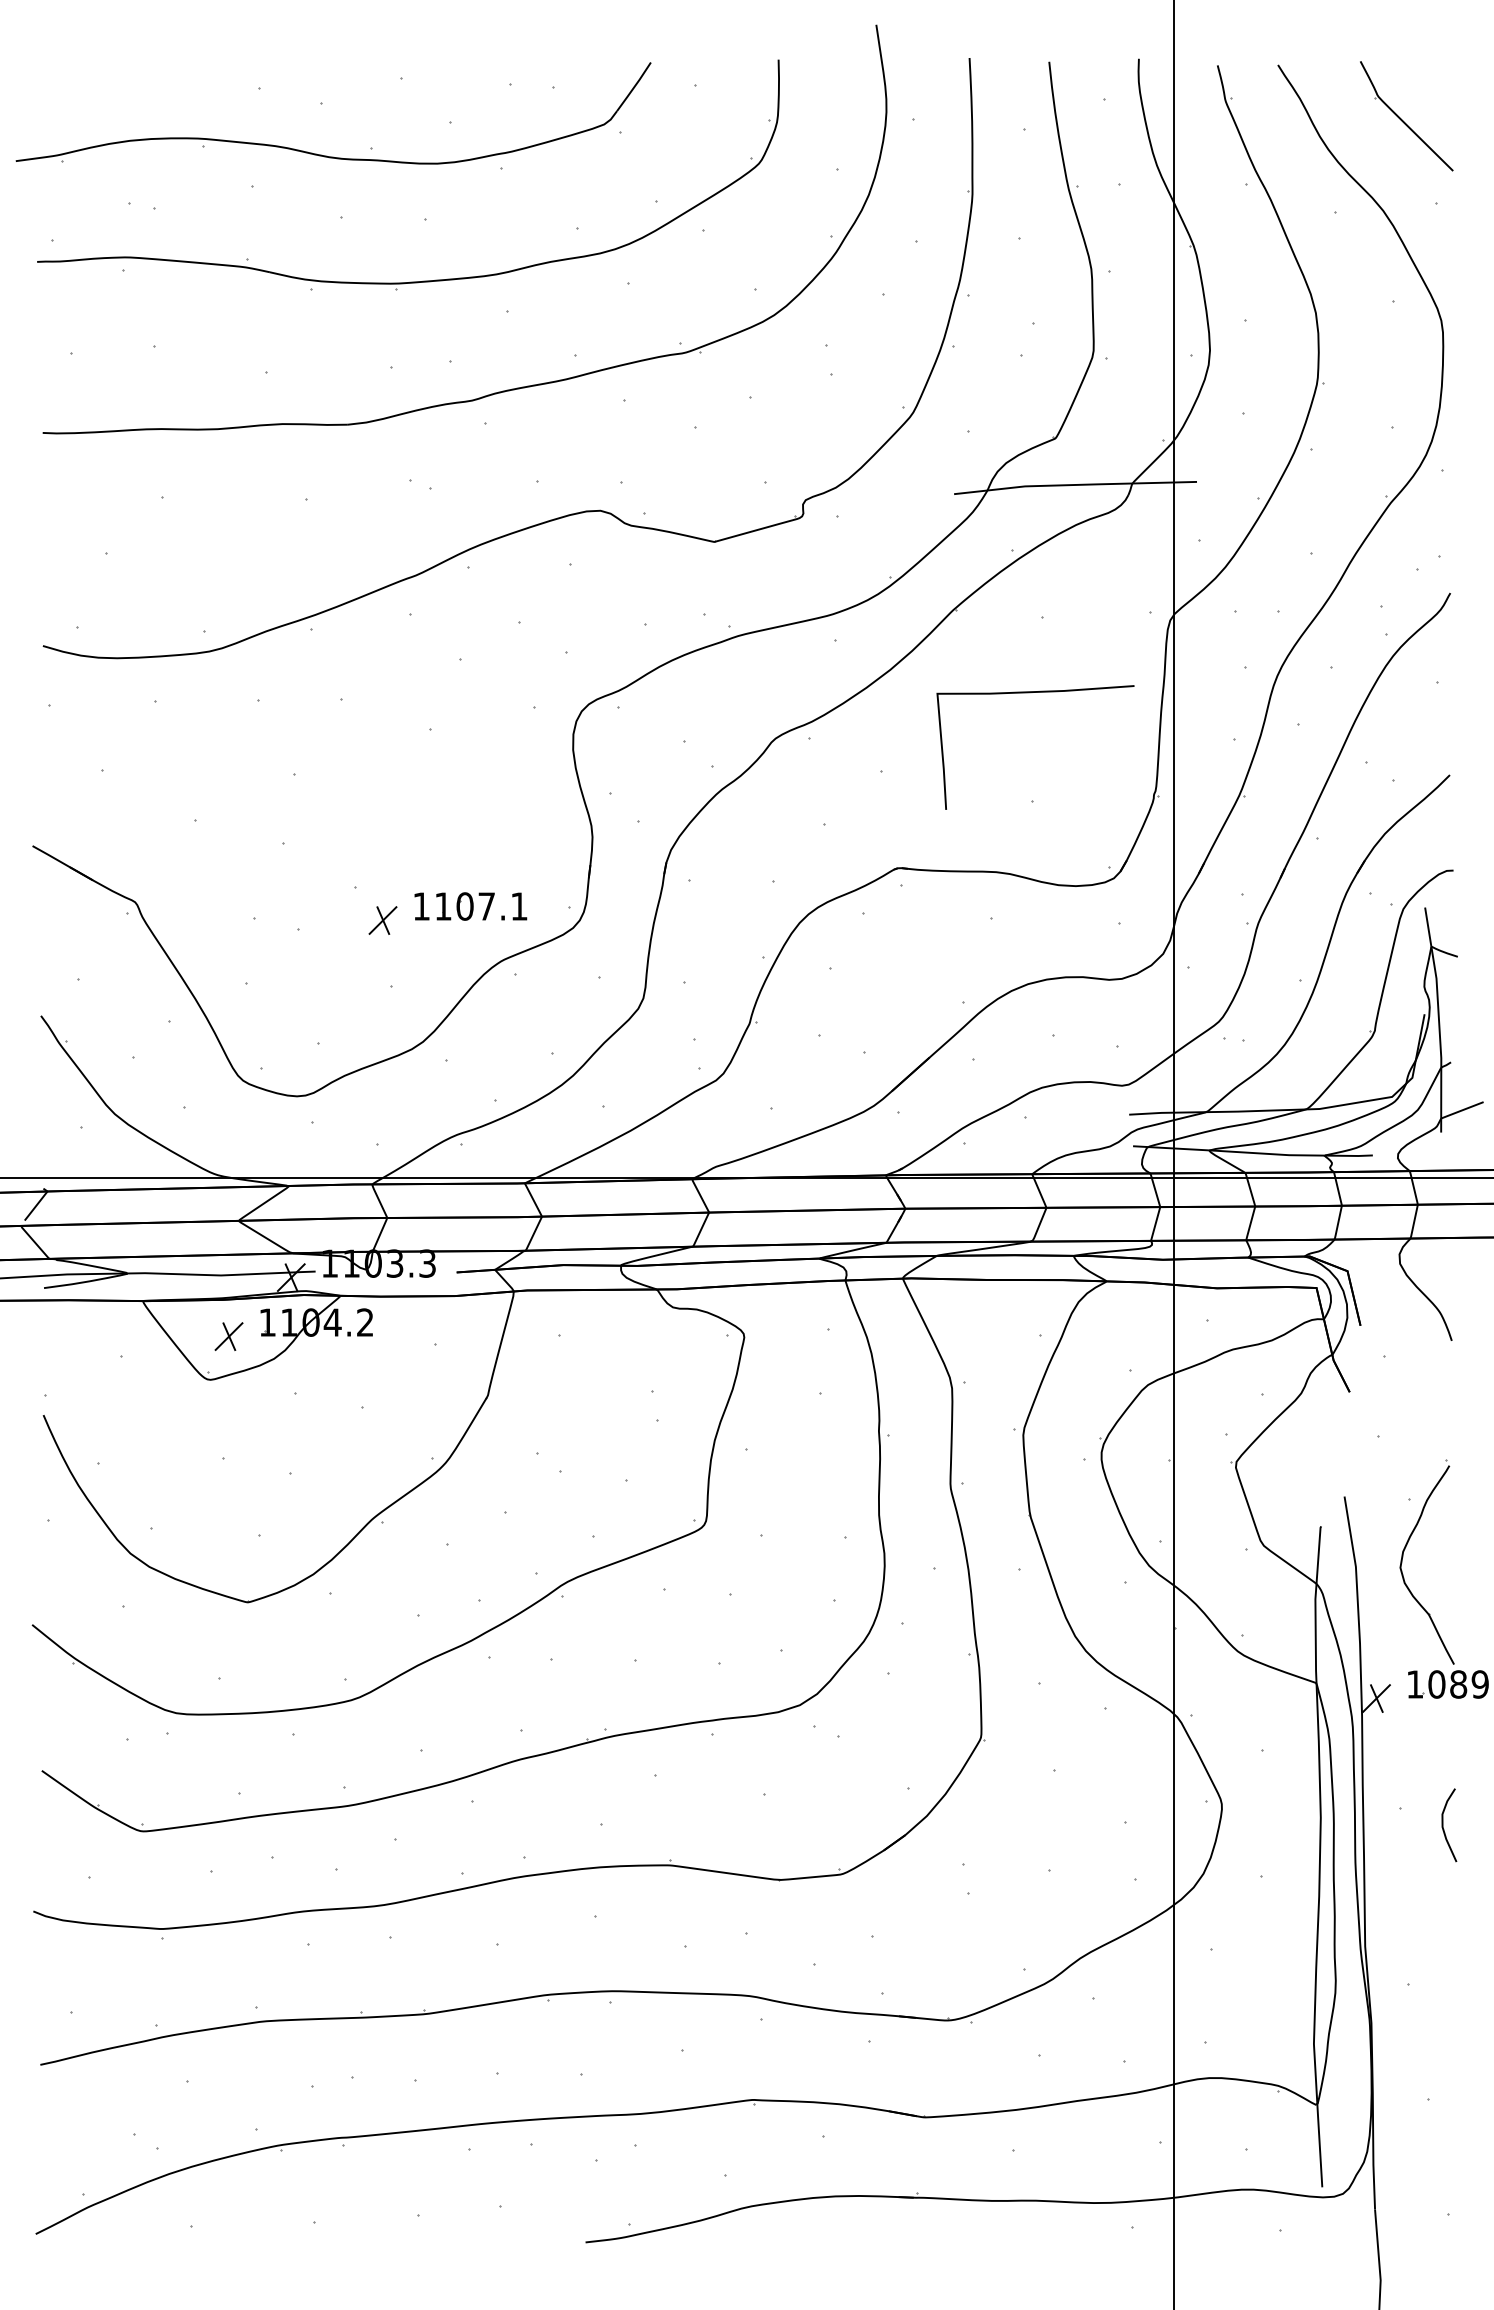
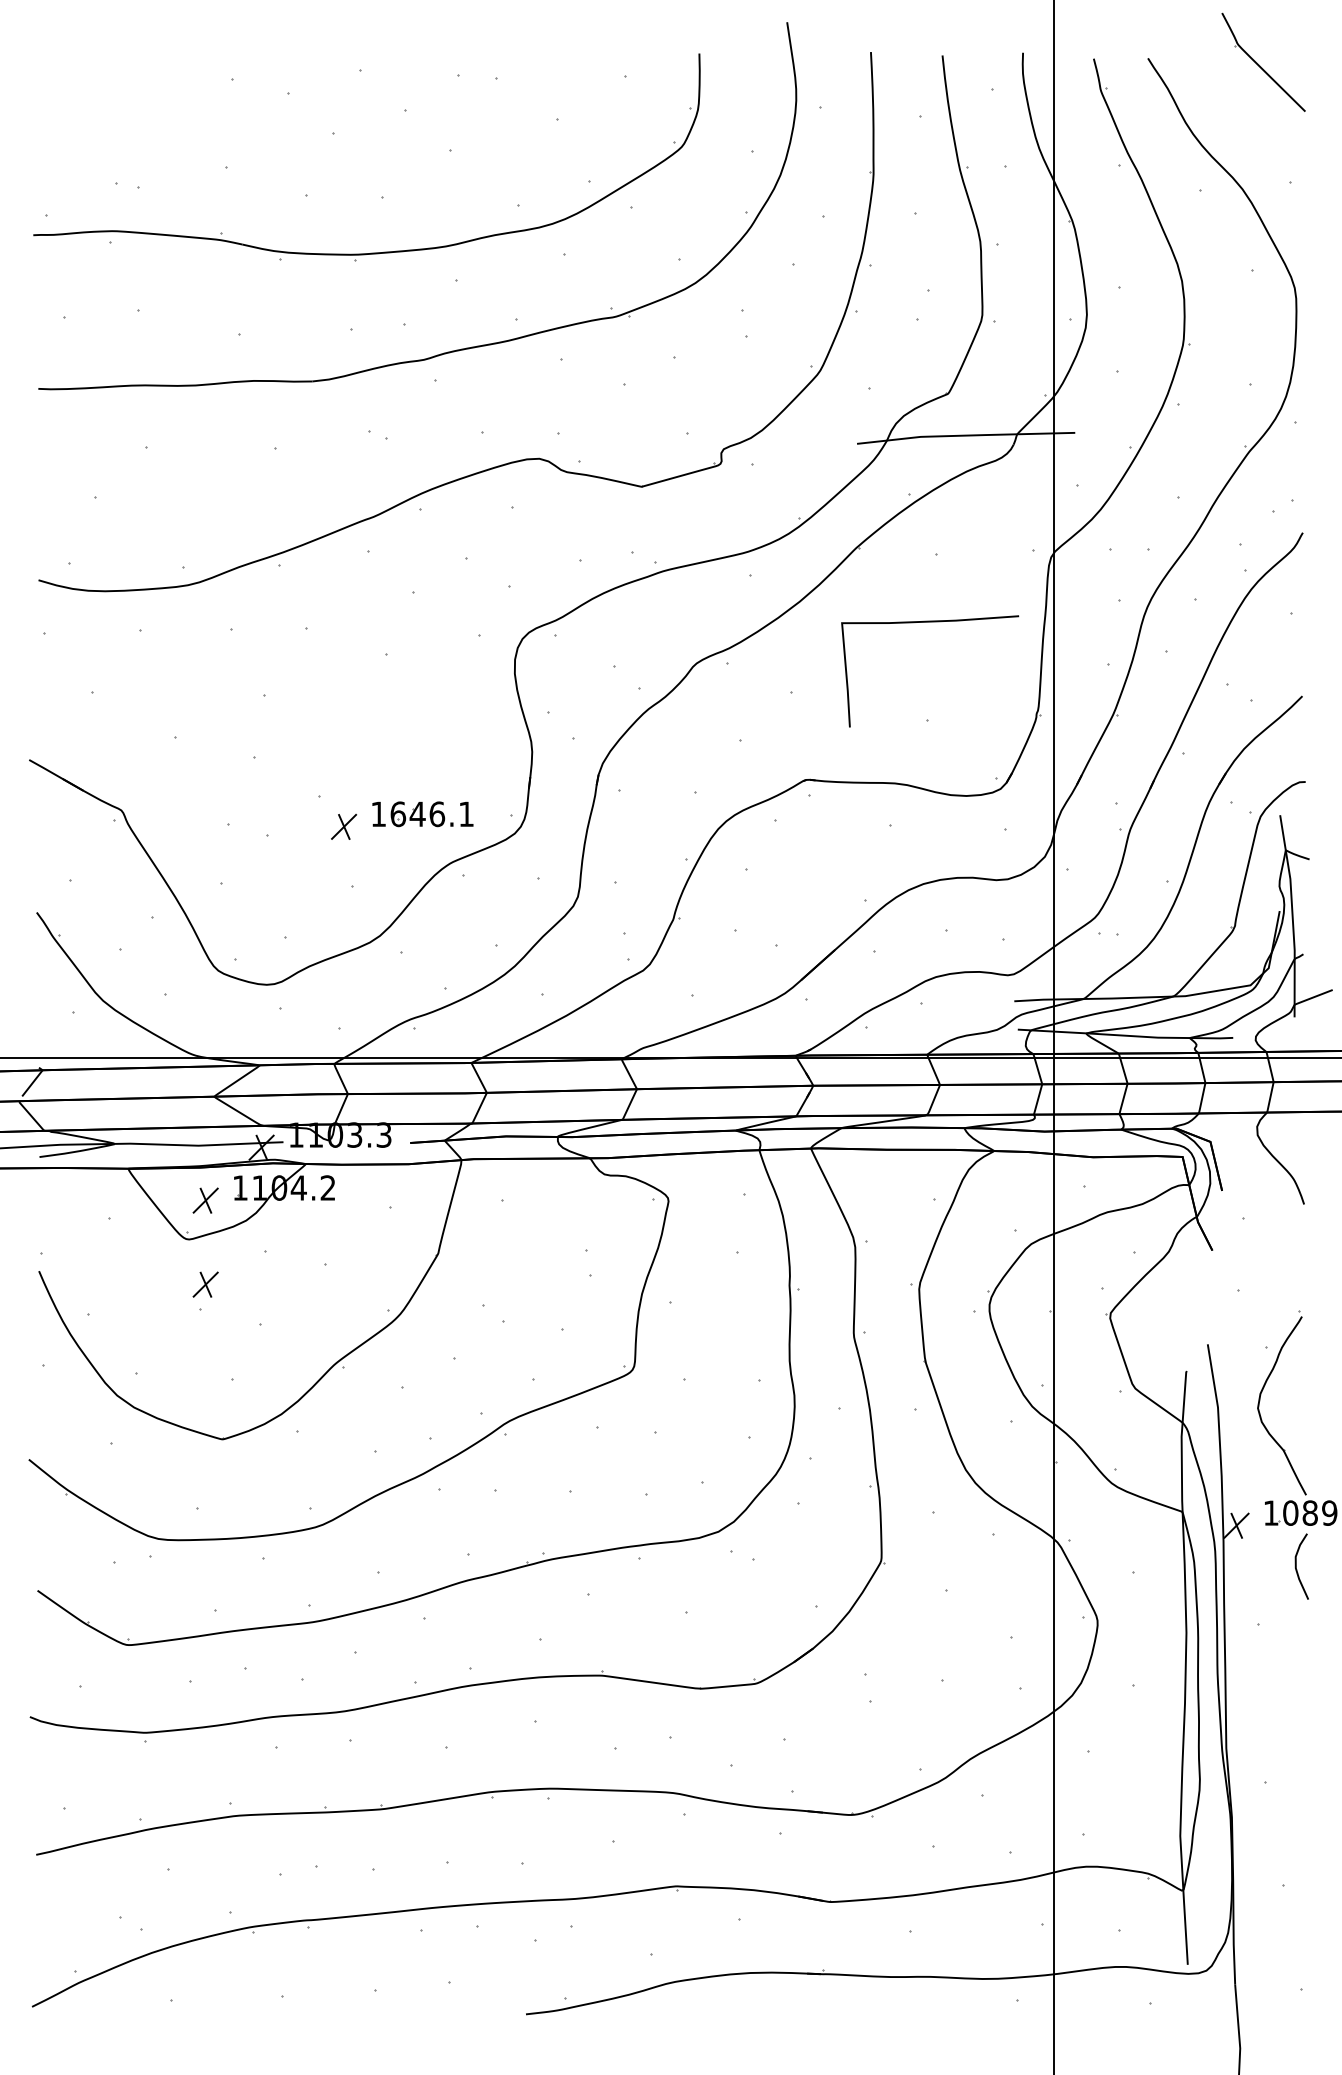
part: (1406, 115) -> (1263, 61), moved
part: (326, 155) -> (293, 139), removed
text: (464, 906) -> (417, 814), 1107.1 -> 1646.1
part: (228, 1429) -> (205, 1284), added
curve: (1443, 1825) -> (1296, 1566), moved

